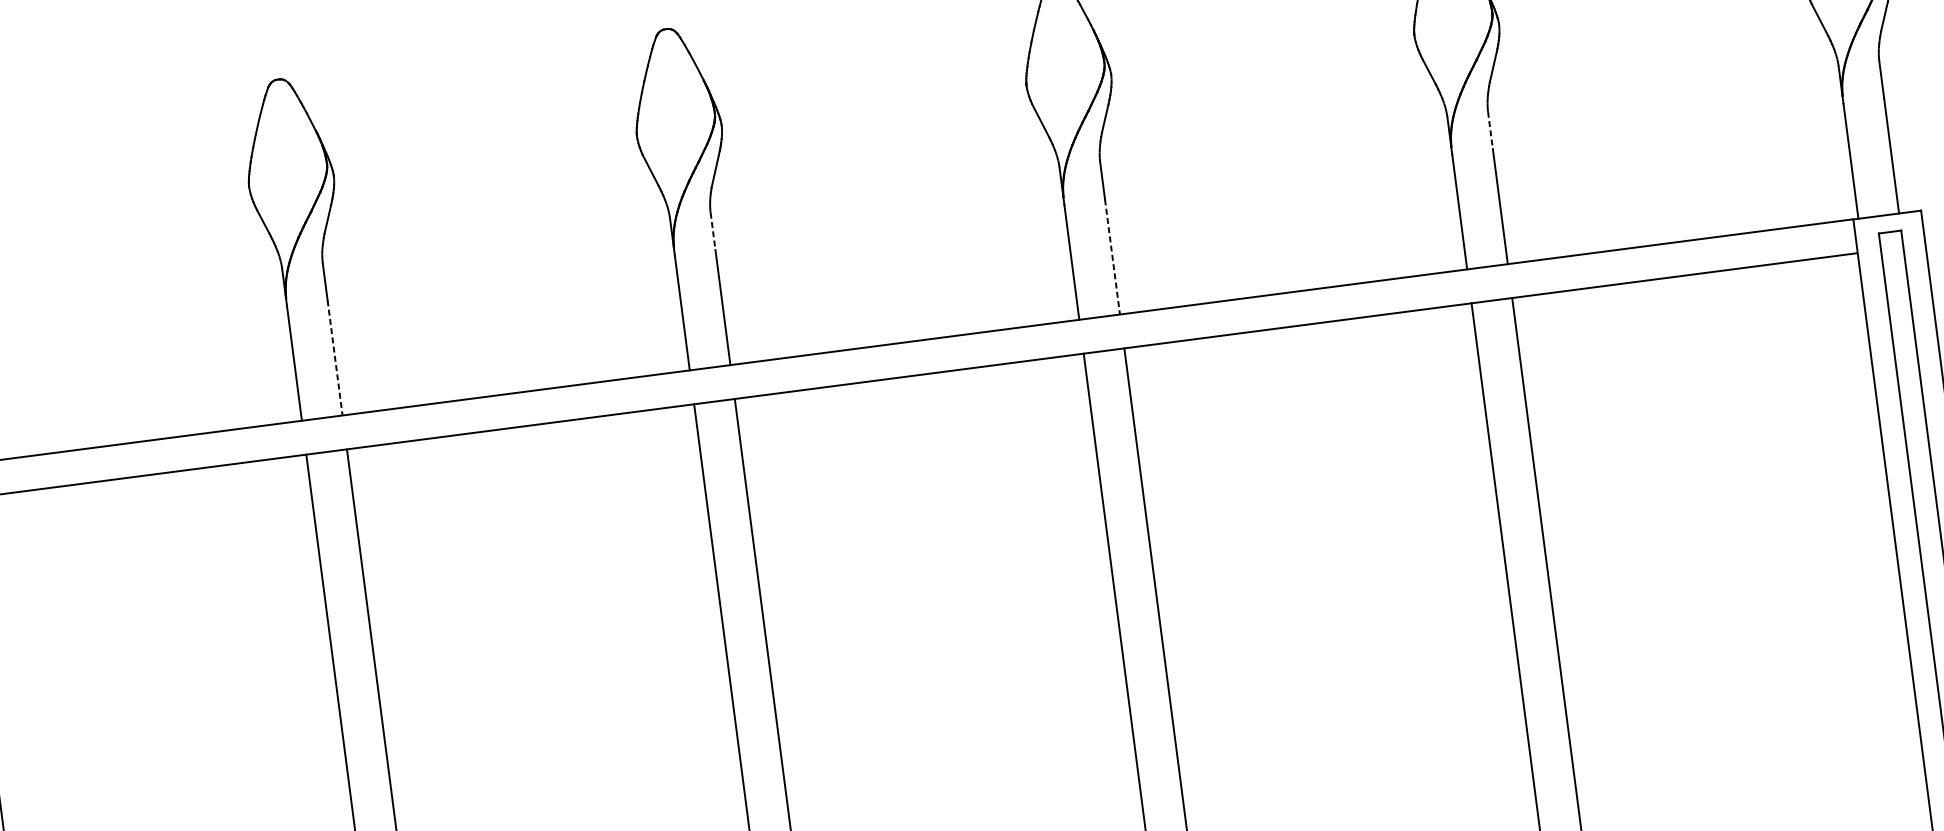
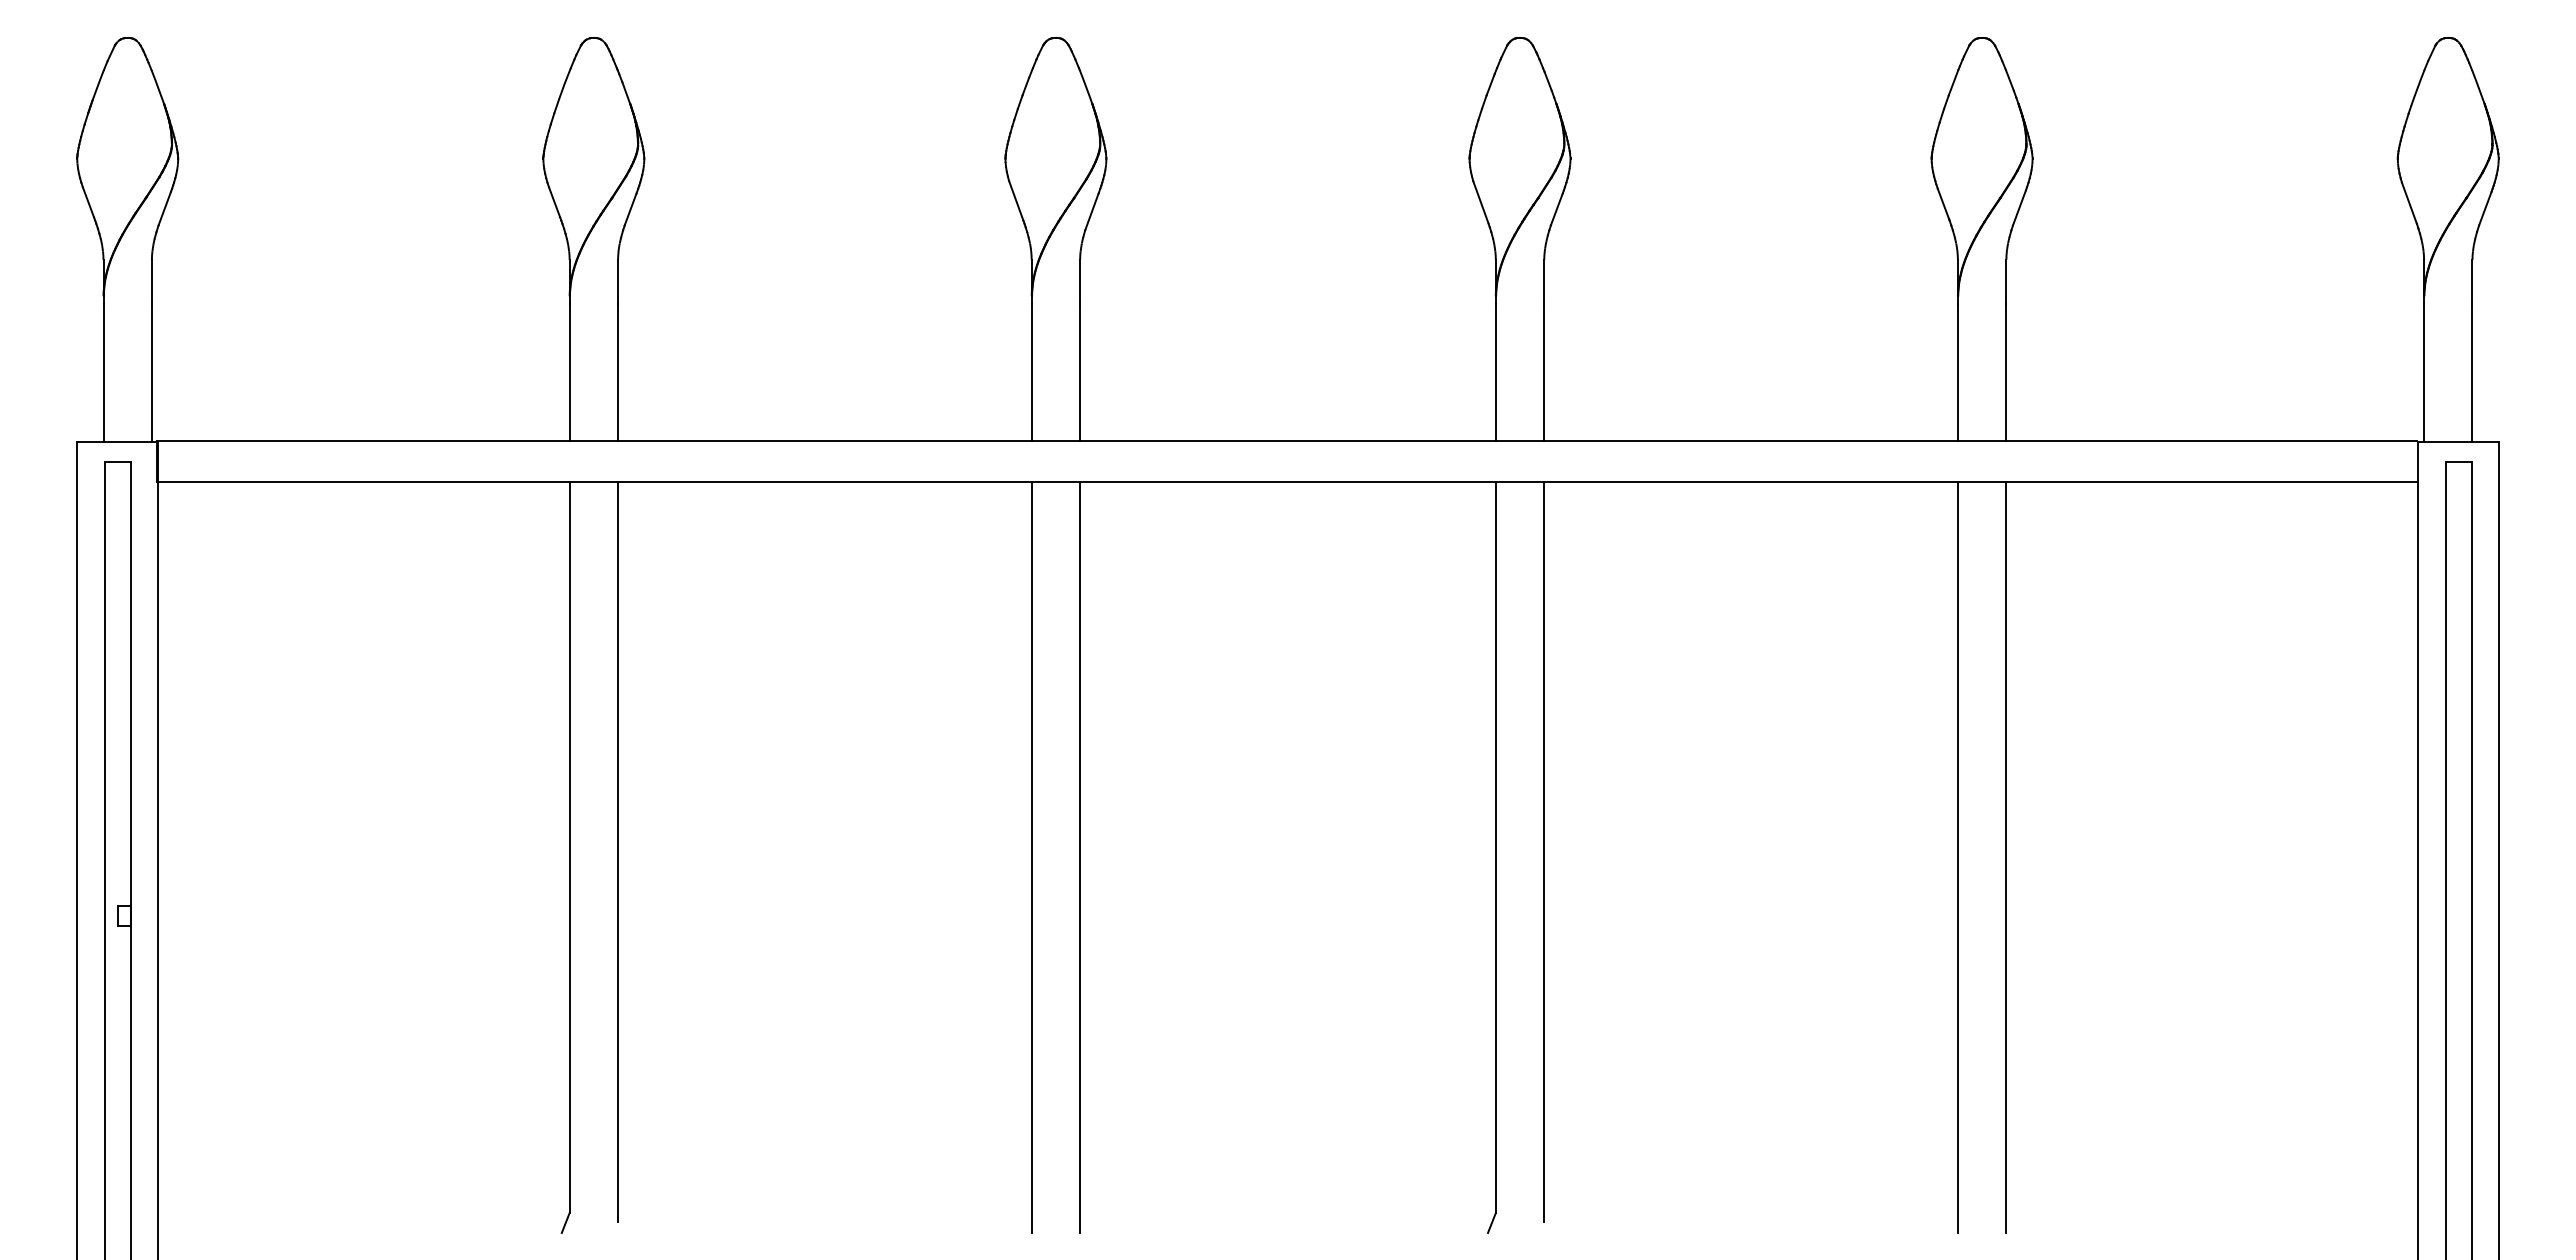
line: (1490, 130) -> (2006, 282), dashed -> solid
line: (713, 231) -> (1080, 282), dashed -> solid
line: (1112, 256) -> (1544, 372), dashed -> solid
line: (335, 357) -> (618, 372), dashed -> solid

